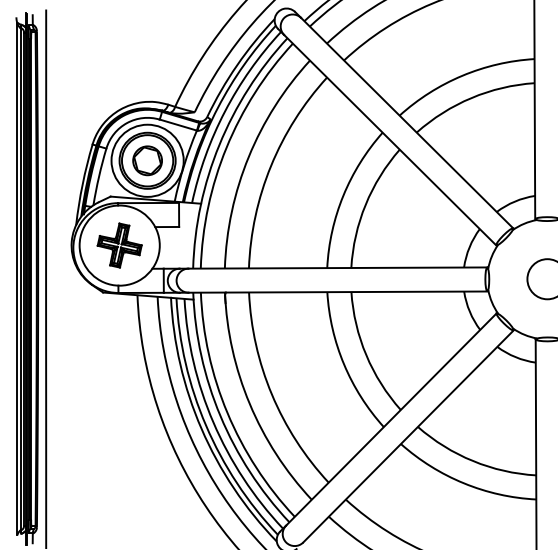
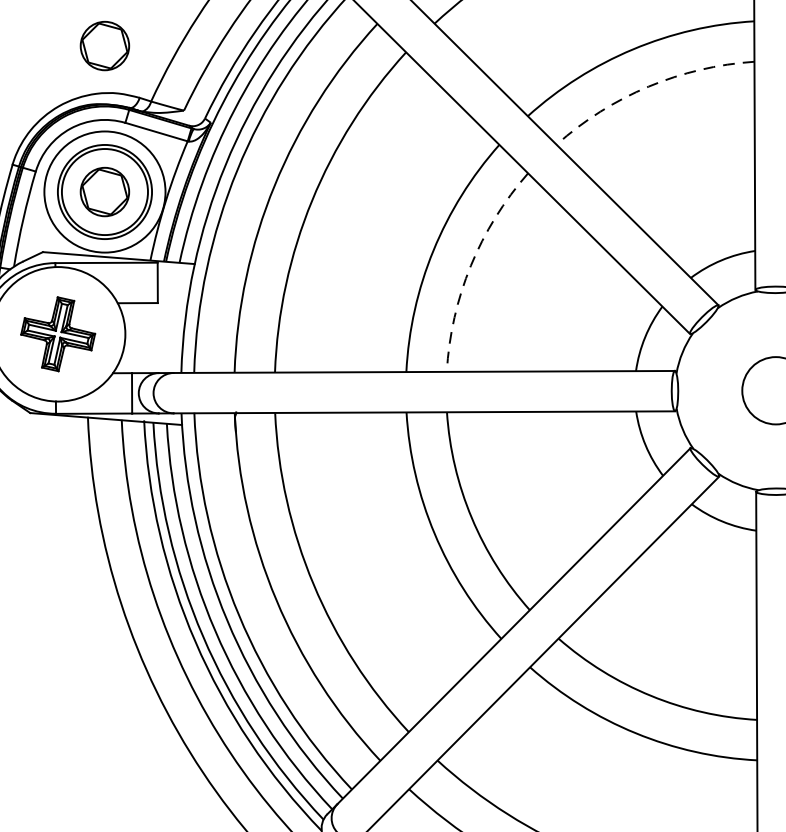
part: (147, 73) -> (104, 45), added
arc: (471, 98) -> (648, 87), solid -> dashed
arc: (365, 204) -> (470, 265), solid -> dashed

